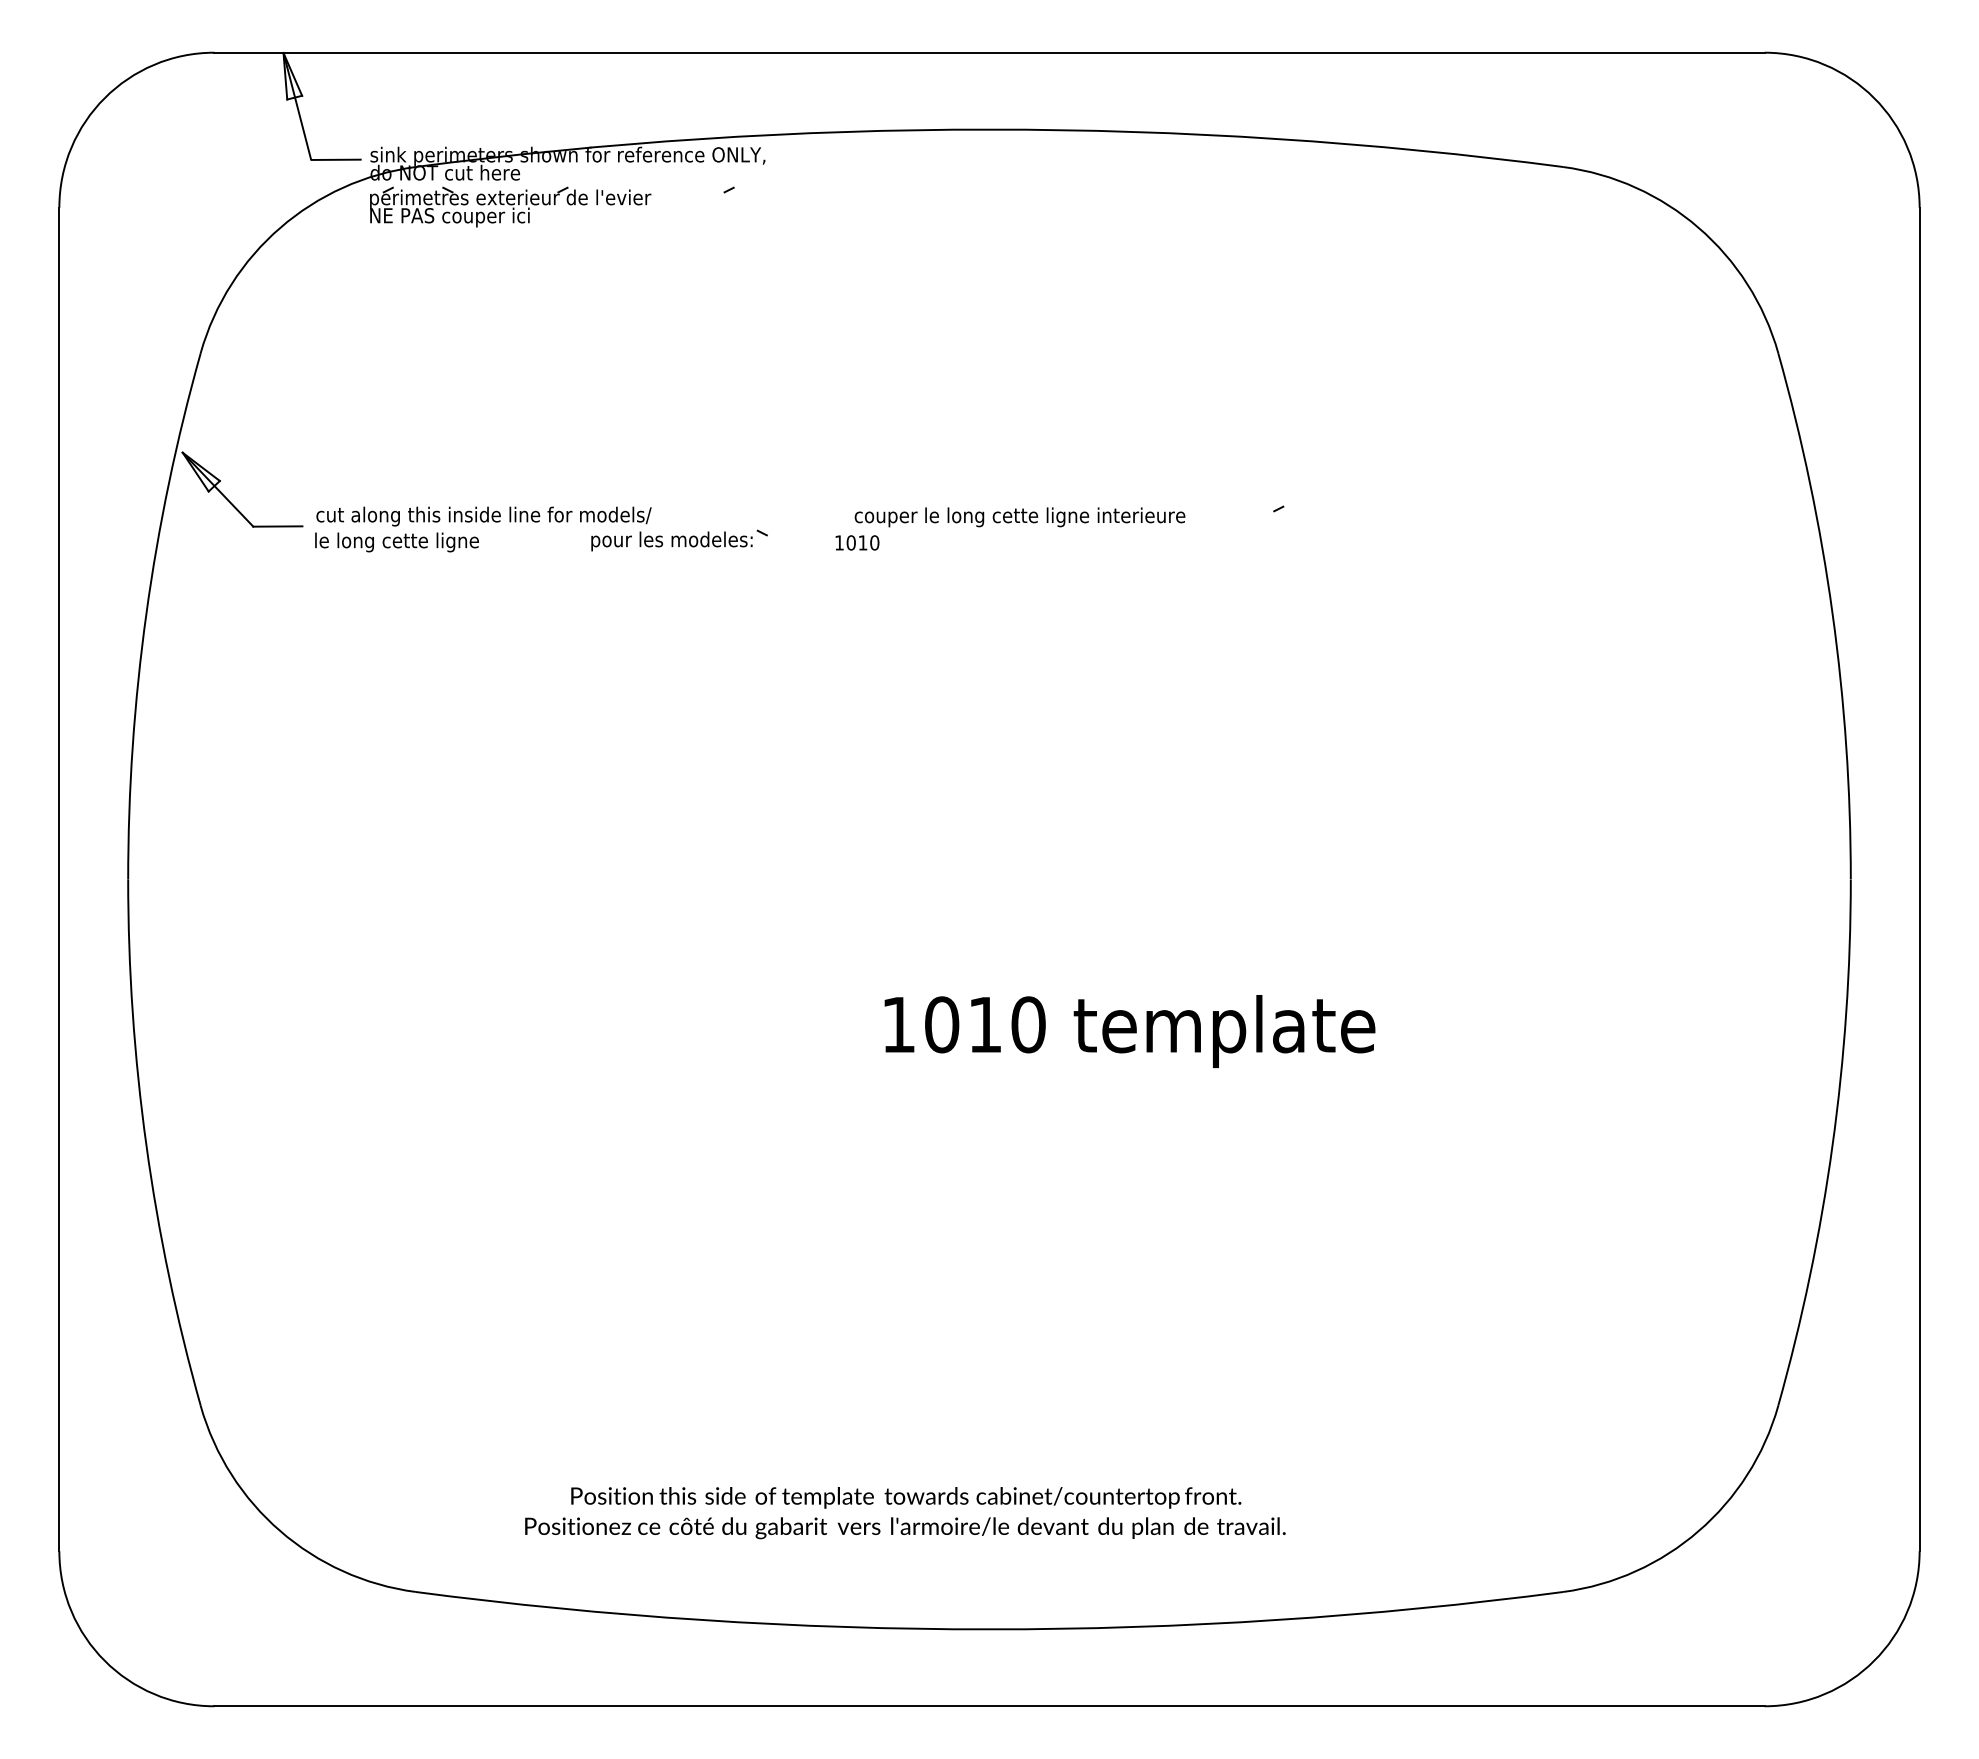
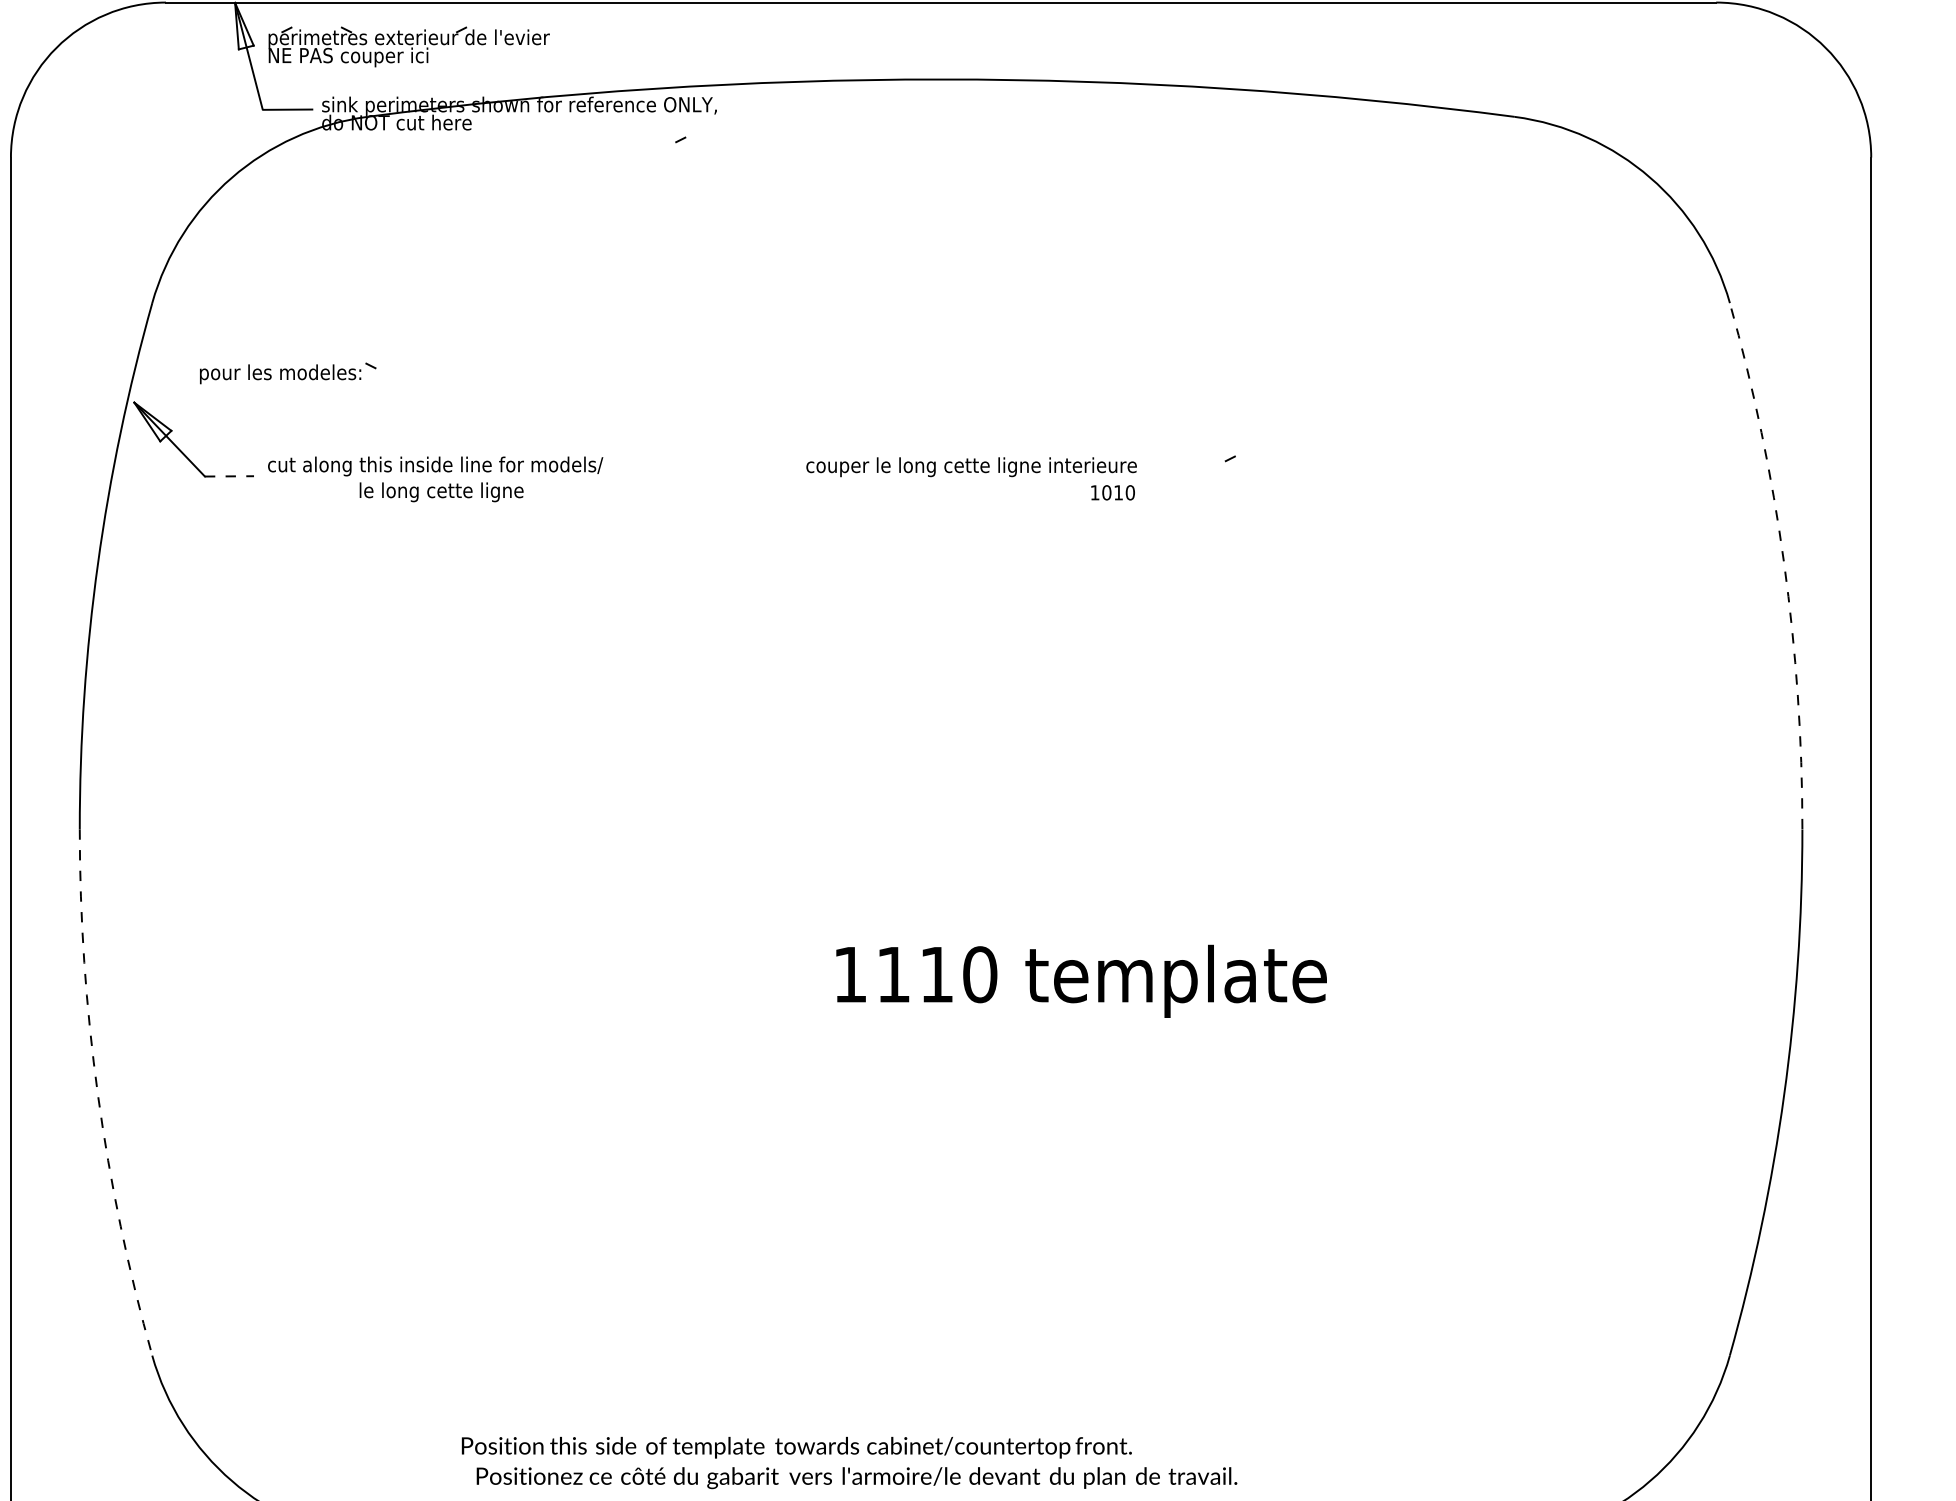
part: (510, 206) -> (409, 46), moved
line: (277, 526) -> (229, 476), solid -> dashed
part: (679, 540) -> (288, 373), moved
text: (396, 542) -> (441, 492), moved
text: (857, 542) -> (1113, 492), moved
arc: (1832, 613) -> (1784, 563), solid -> dashed
text: (942, 1024) -> (894, 974), 1010 -> 1110
arc: (146, 1145) -> (98, 1095), solid -> dashed
text: (906, 1497) -> (797, 1447), moved

